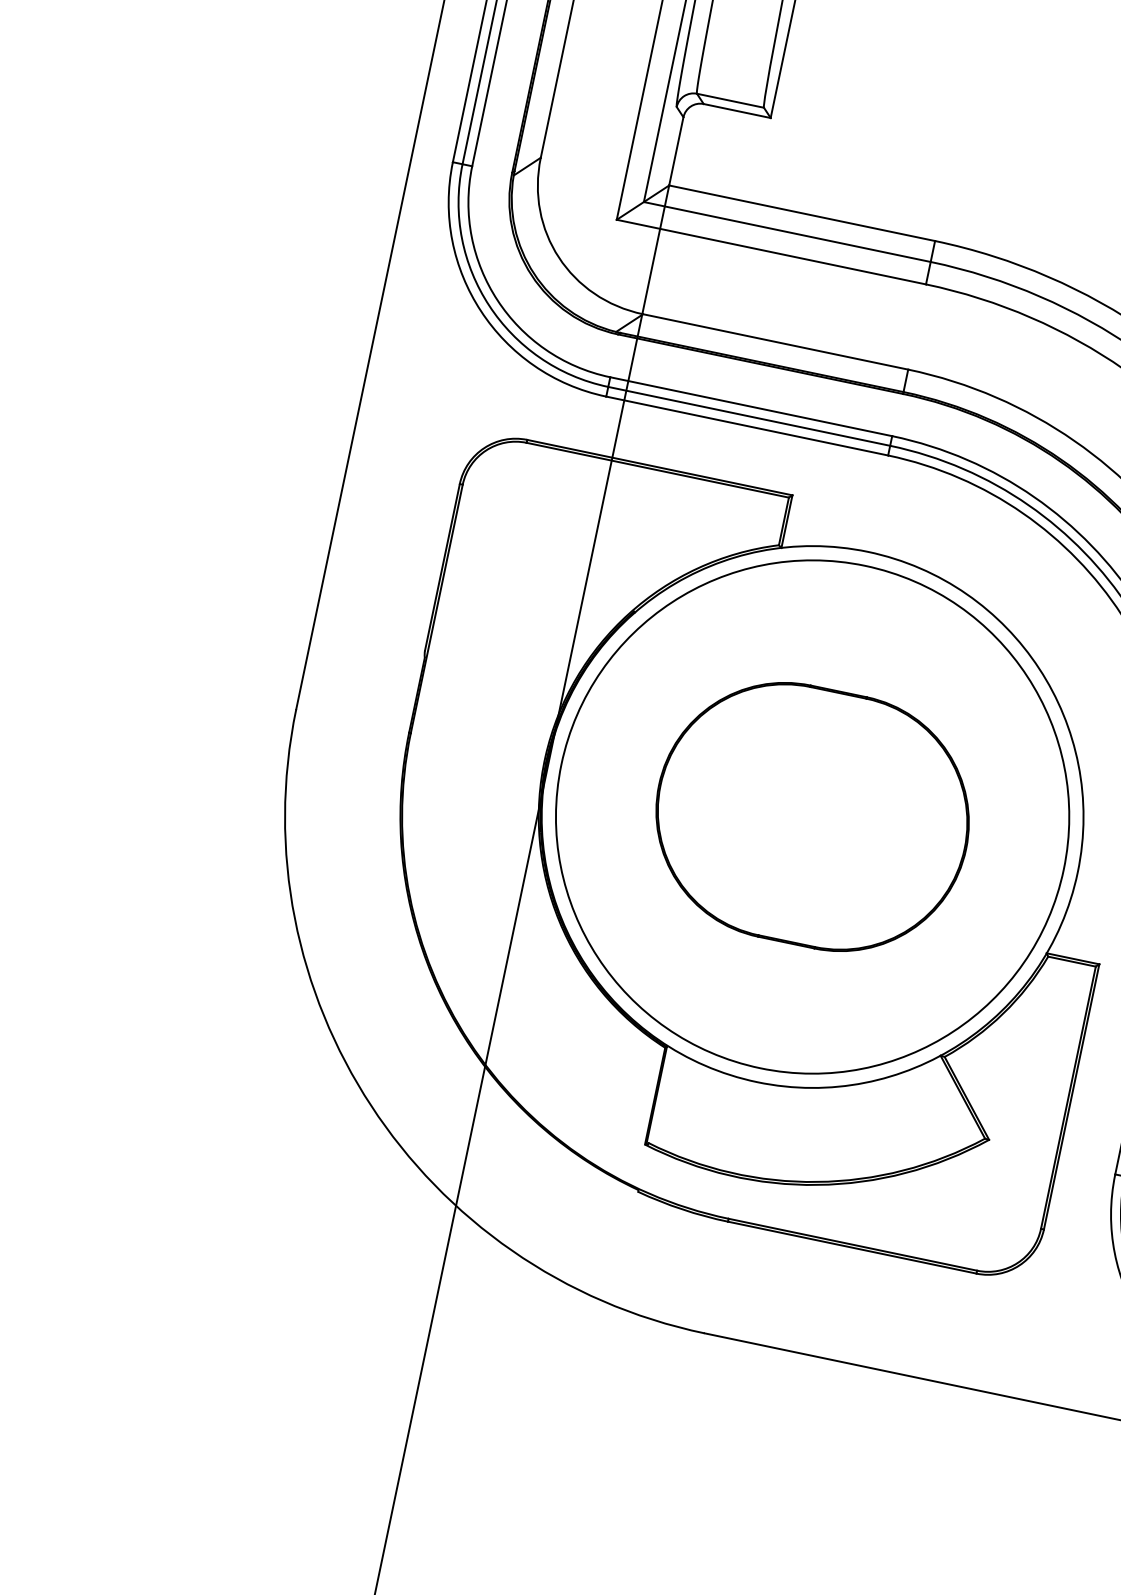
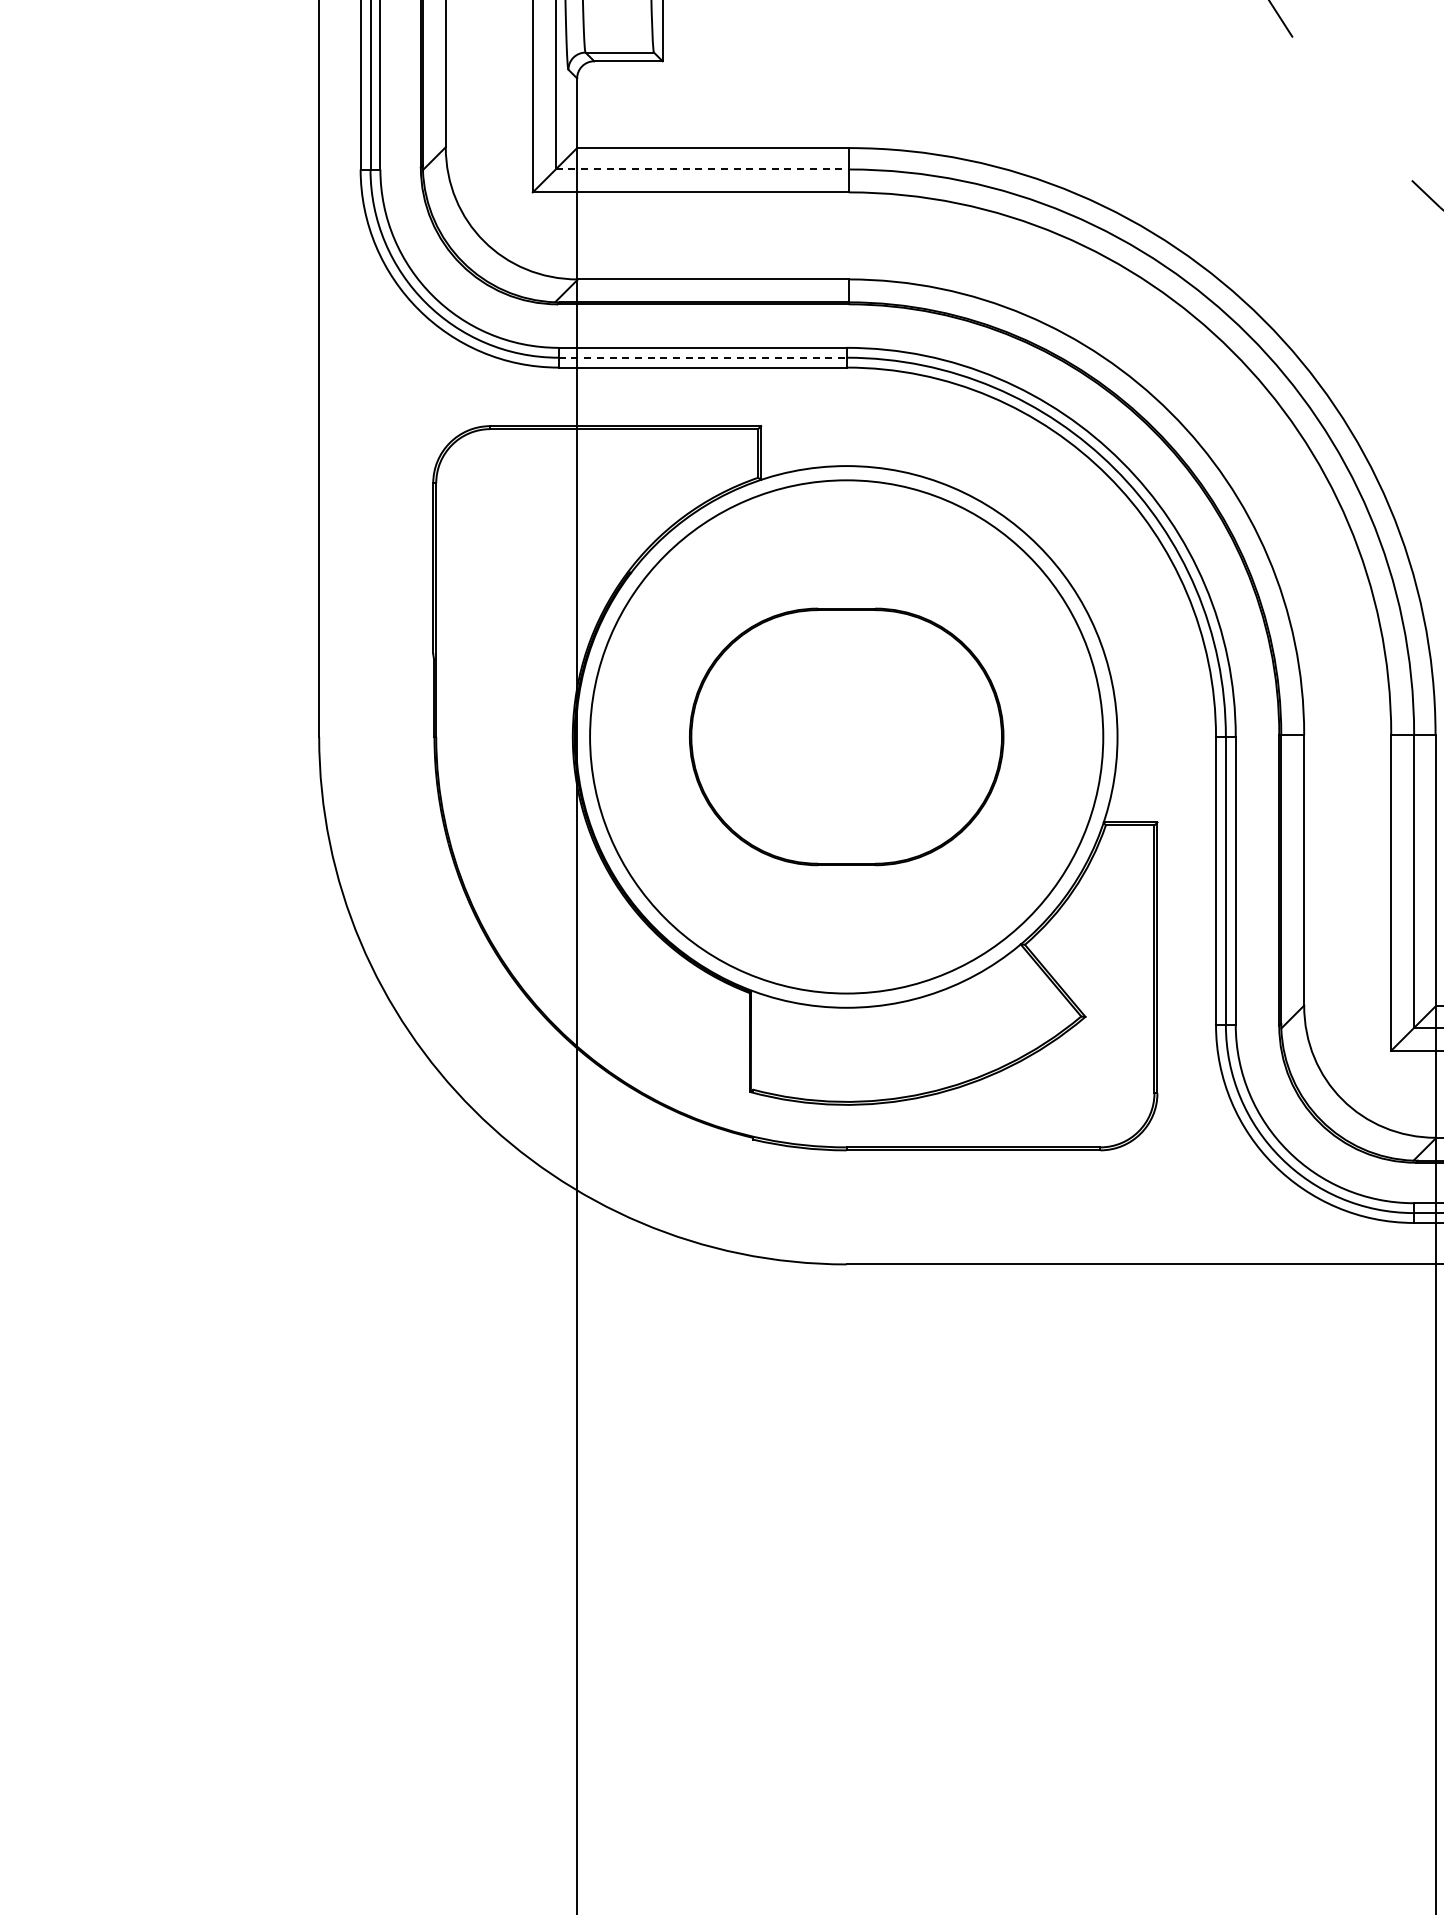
line: (787, 232) -> (702, 169), solid -> dashed
line: (749, 416) -> (702, 357), solid -> dashed

